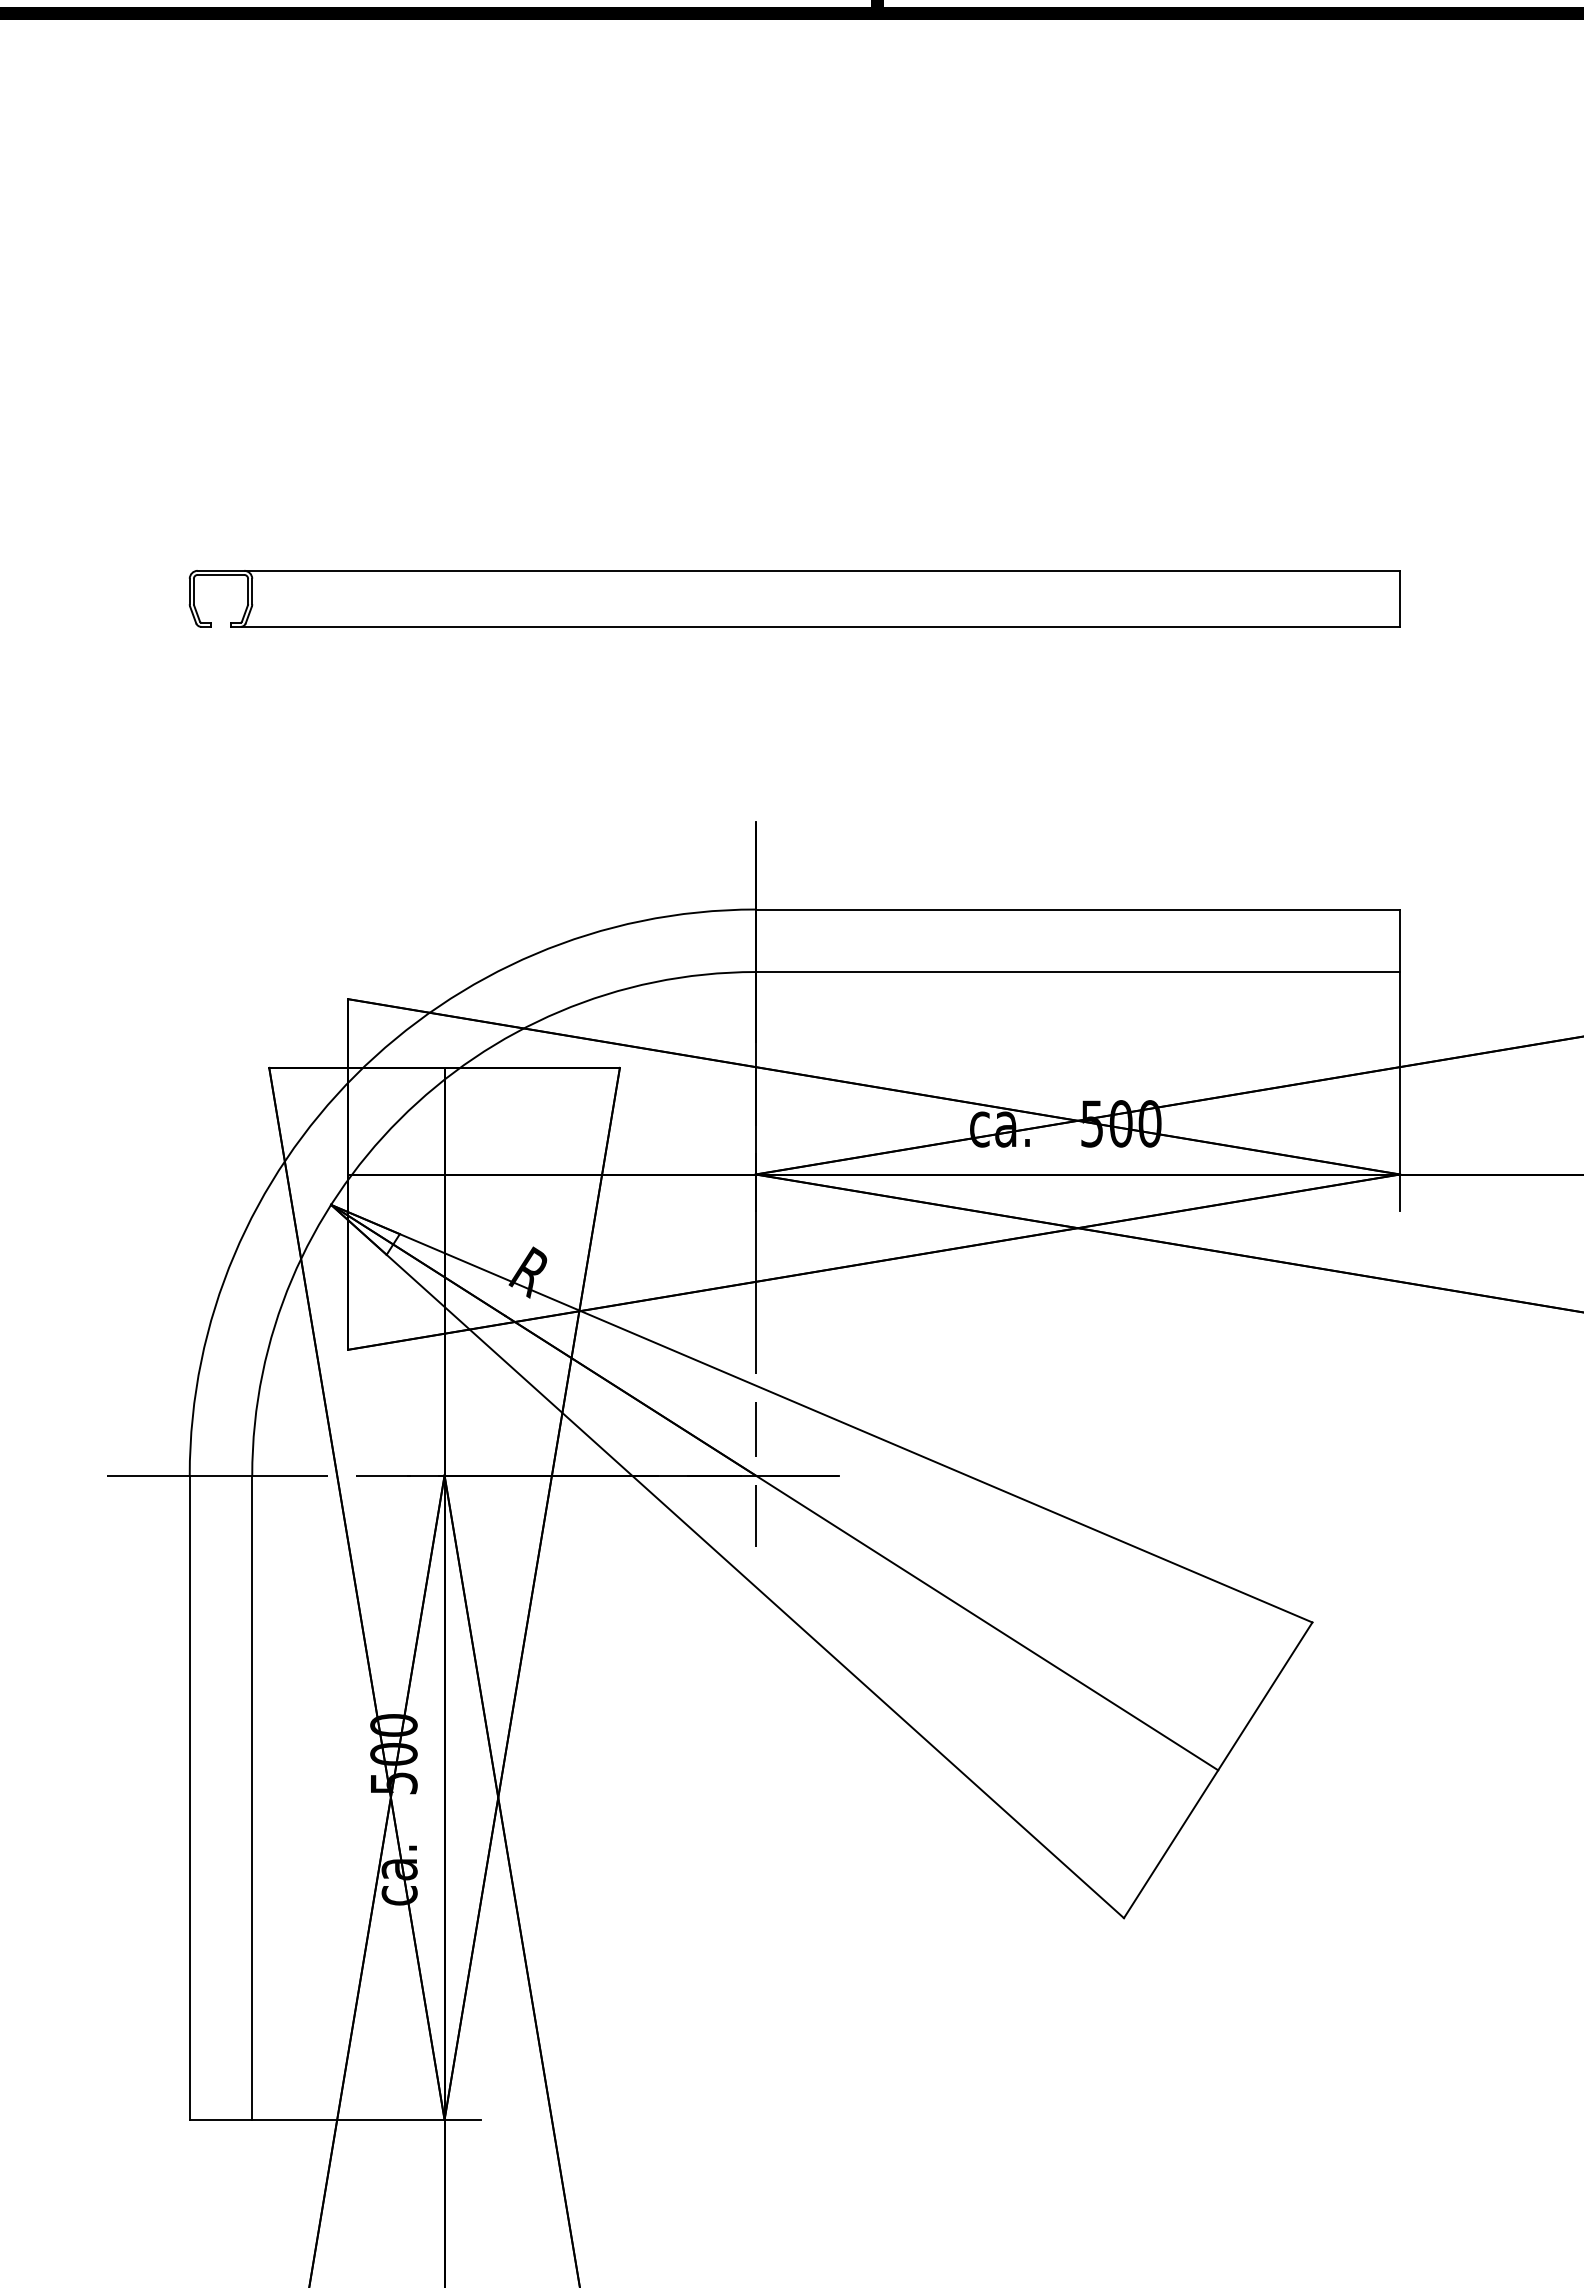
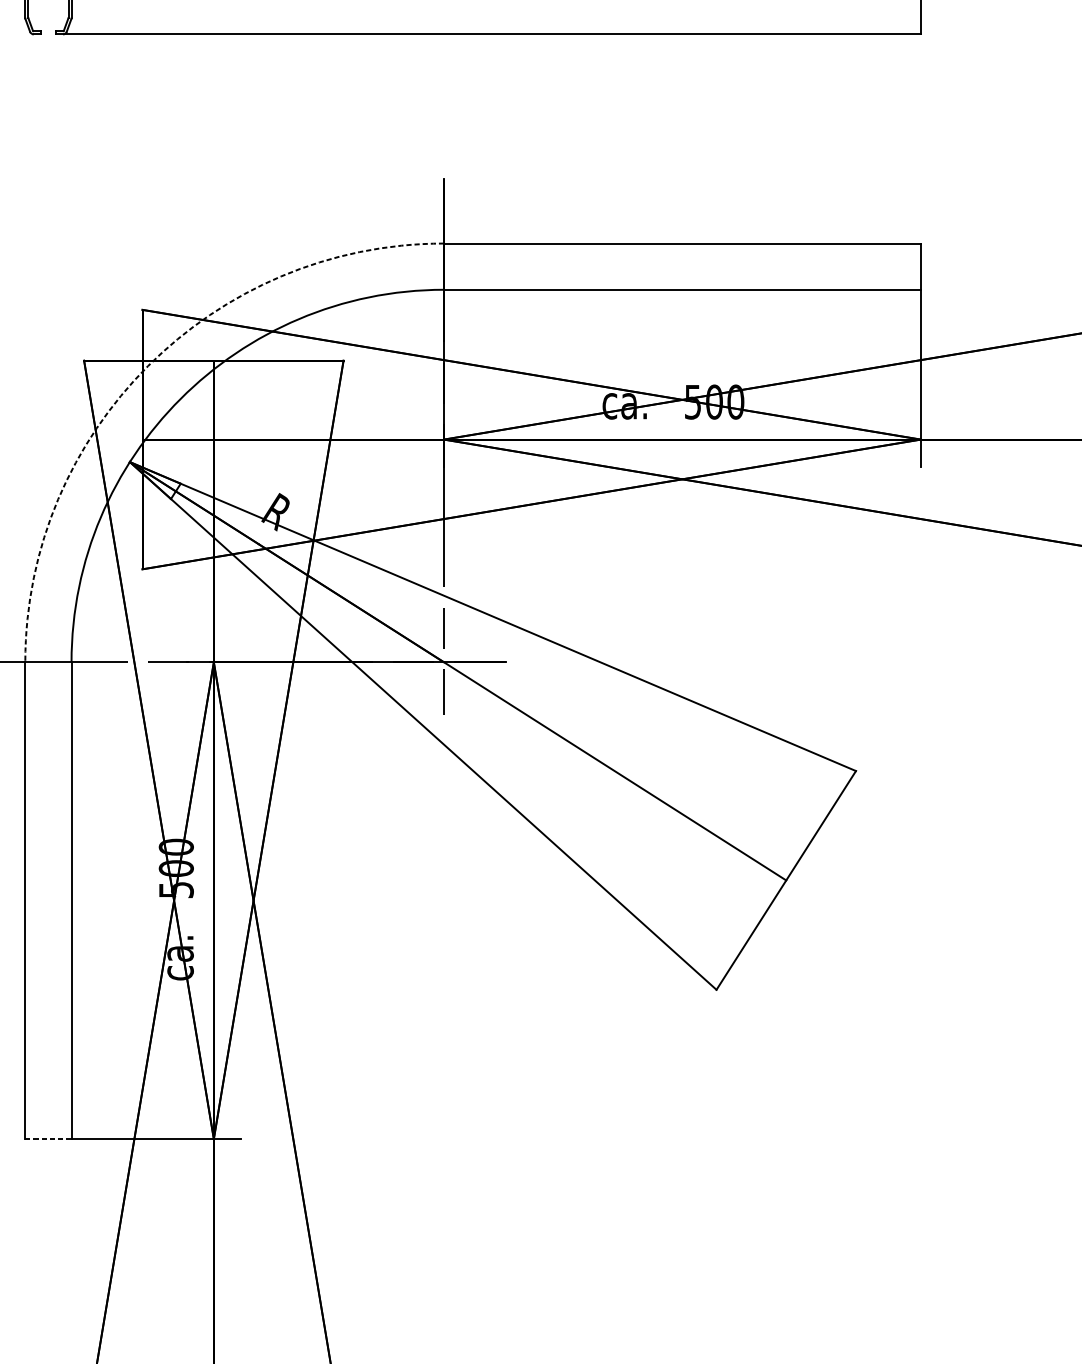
arc: (355, 1075) -> (147, 366), solid -> dashed
line: (221, 2119) -> (48, 1138), solid -> dashed

